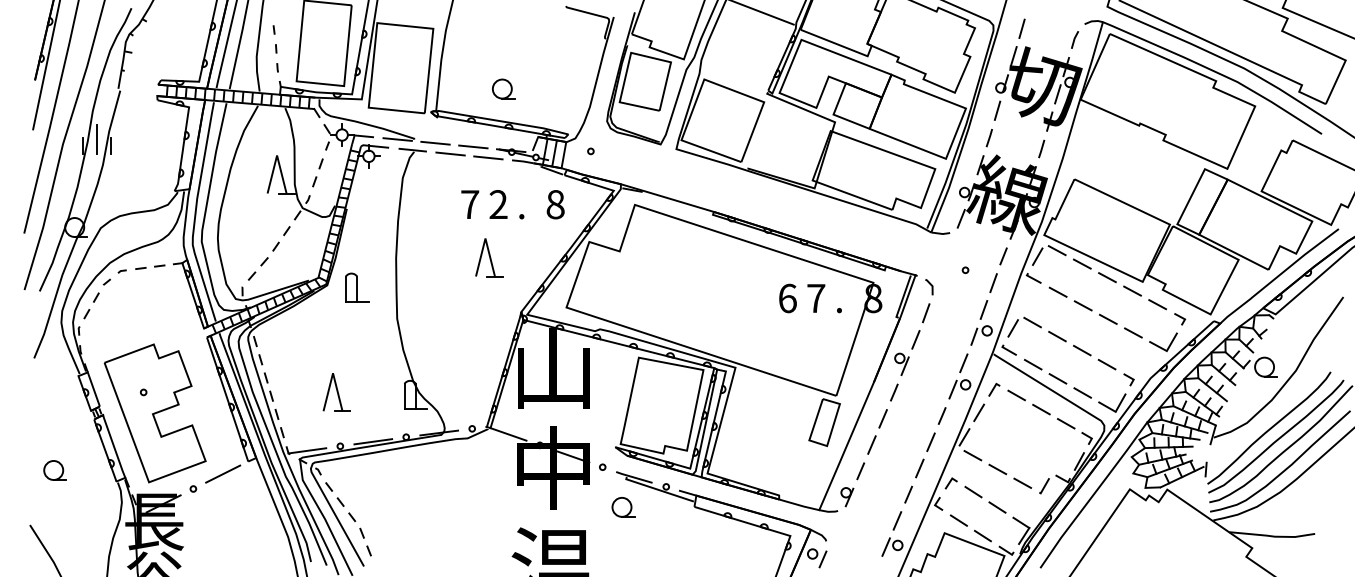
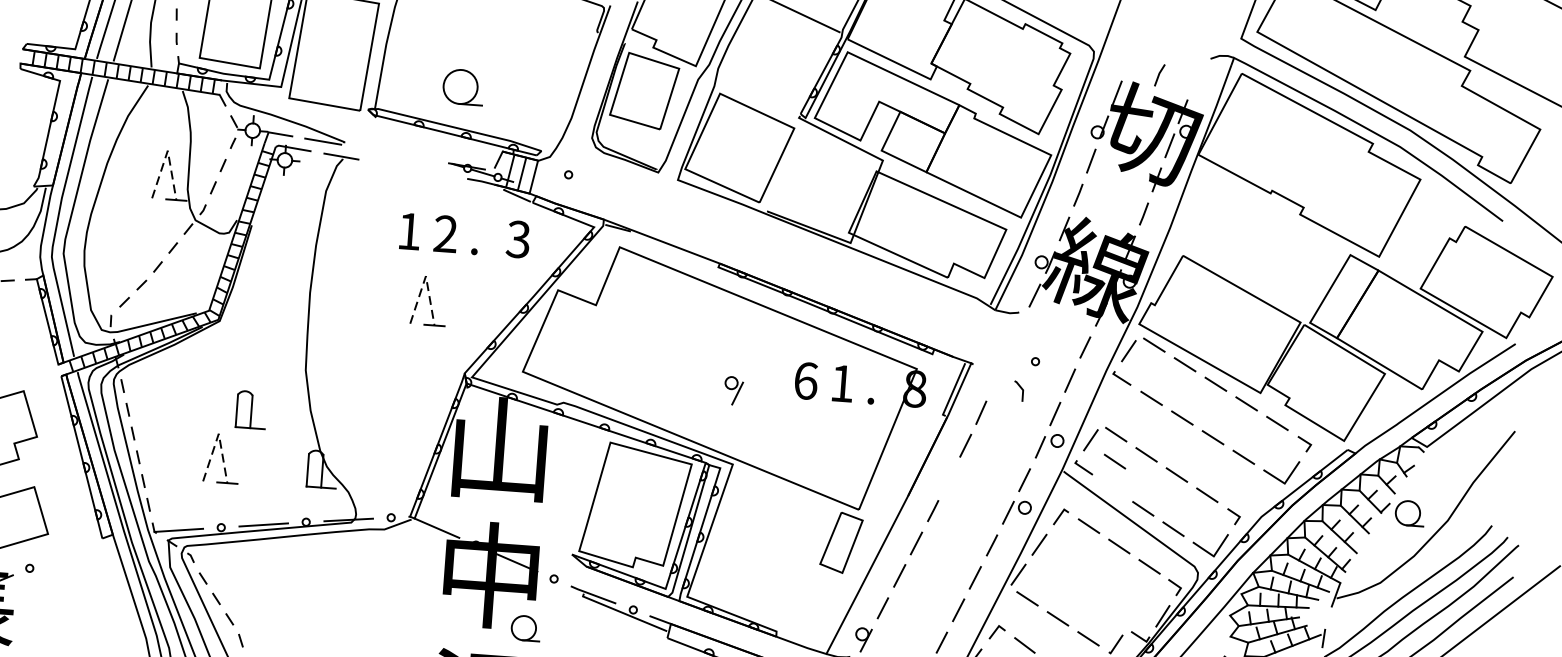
line: (1021, 28) -> (1129, 58), removed
line: (1075, 39) -> (1160, 74), moved
part: (503, 88) -> (462, 86), size x1.4
line: (435, 142) -> (371, 148), removed
line: (473, 146) -> (419, 157), removed
line: (450, 153) -> (389, 164), removed
line: (277, 155) -> (168, 150), solid -> dashed
line: (488, 157) -> (437, 173), removed
text: (470, 204) -> (410, 231), 7 -> 1
text: (555, 204) -> (518, 239), 8 -> 3
line: (485, 238) -> (425, 276), solid -> dashed
part: (357, 287) -> (251, 409), moved
line: (931, 287) -> (1021, 391), moved
text: (816, 298) -> (842, 383), 7 -> 1
part: (901, 363) -> (733, 389), moved
line: (1033, 364) -> (1115, 461), moved
line: (333, 373) -> (219, 434), solid -> dashed
line: (223, 473) -> (69, 551), removed
part: (623, 507) -> (525, 628), moved

